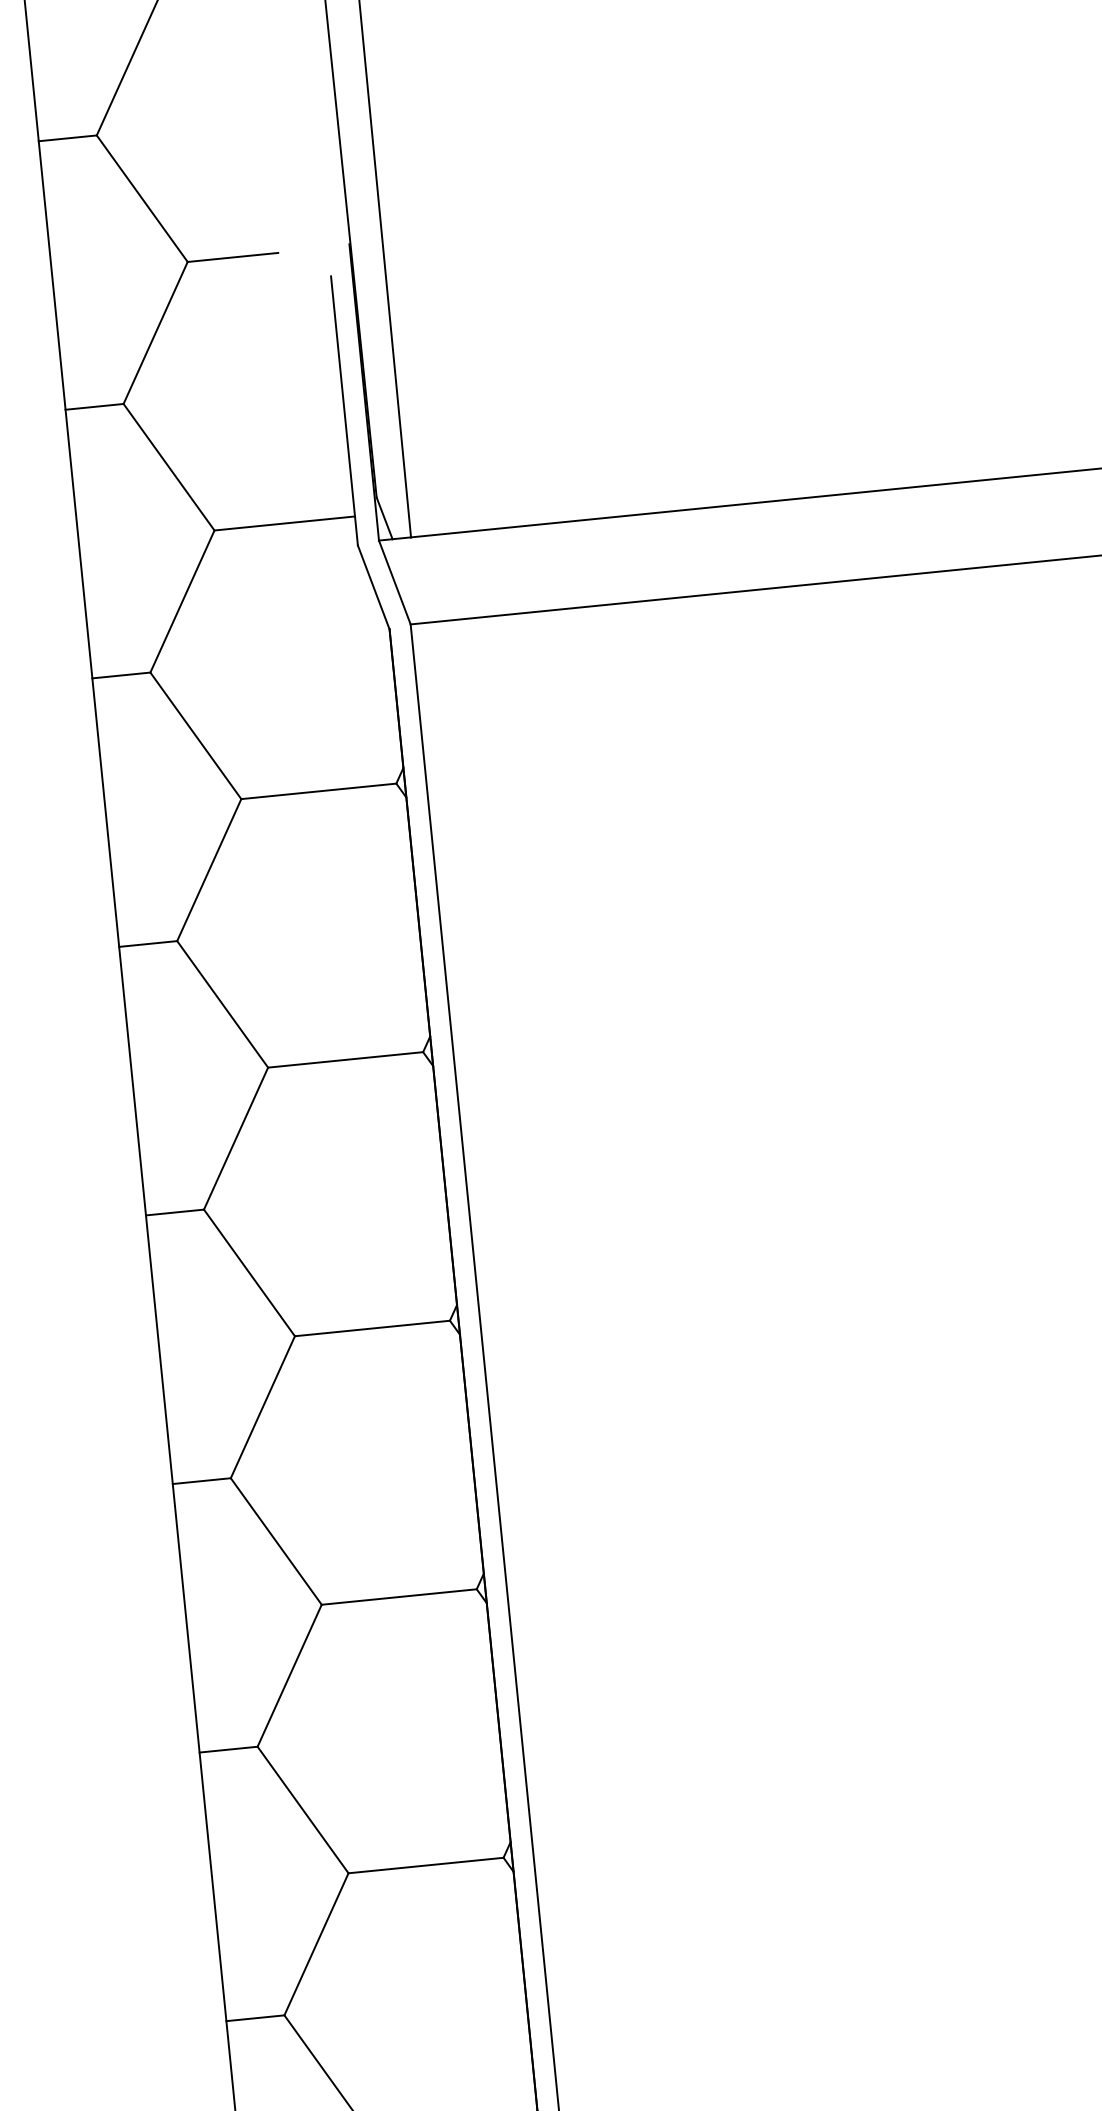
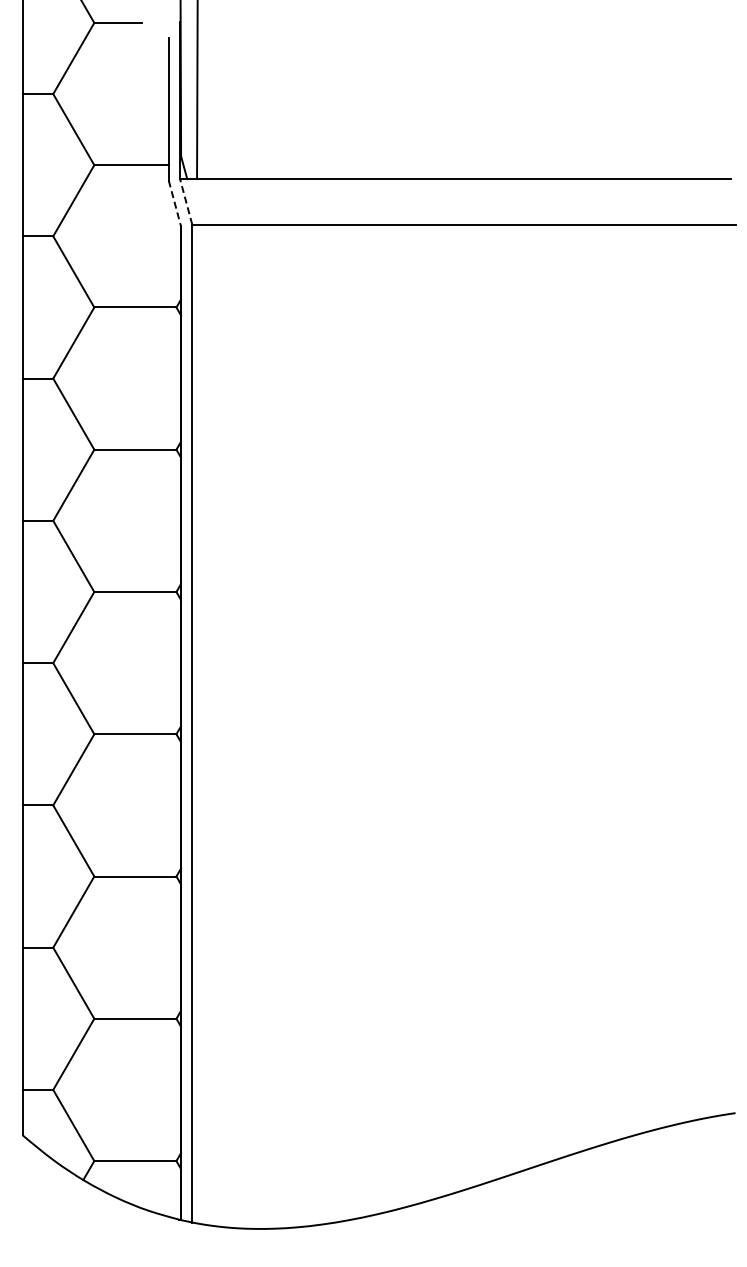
line: (395, 581) -> (186, 201), solid -> dashed
line: (373, 587) -> (174, 203), solid -> dashed

